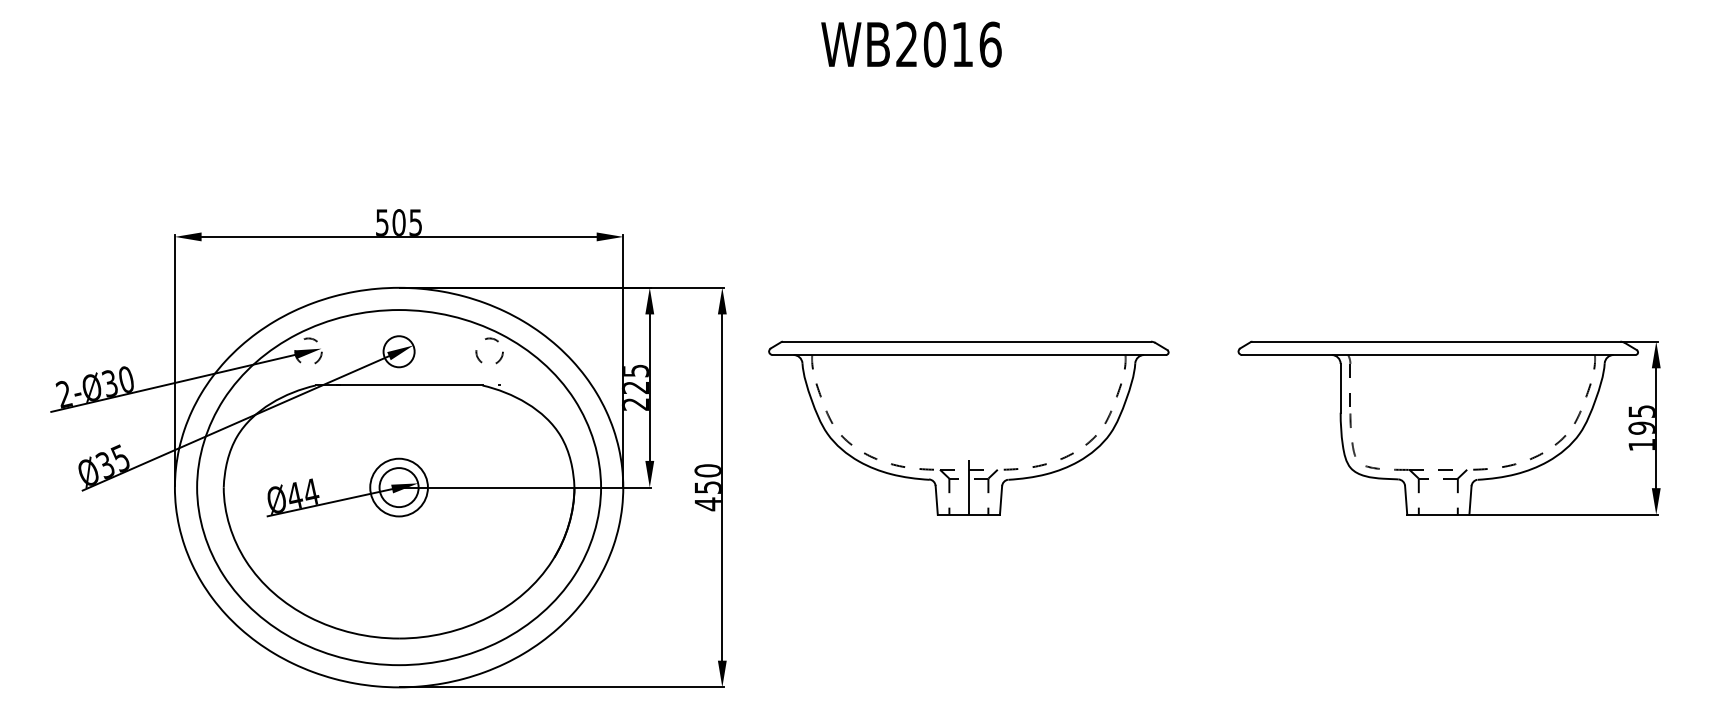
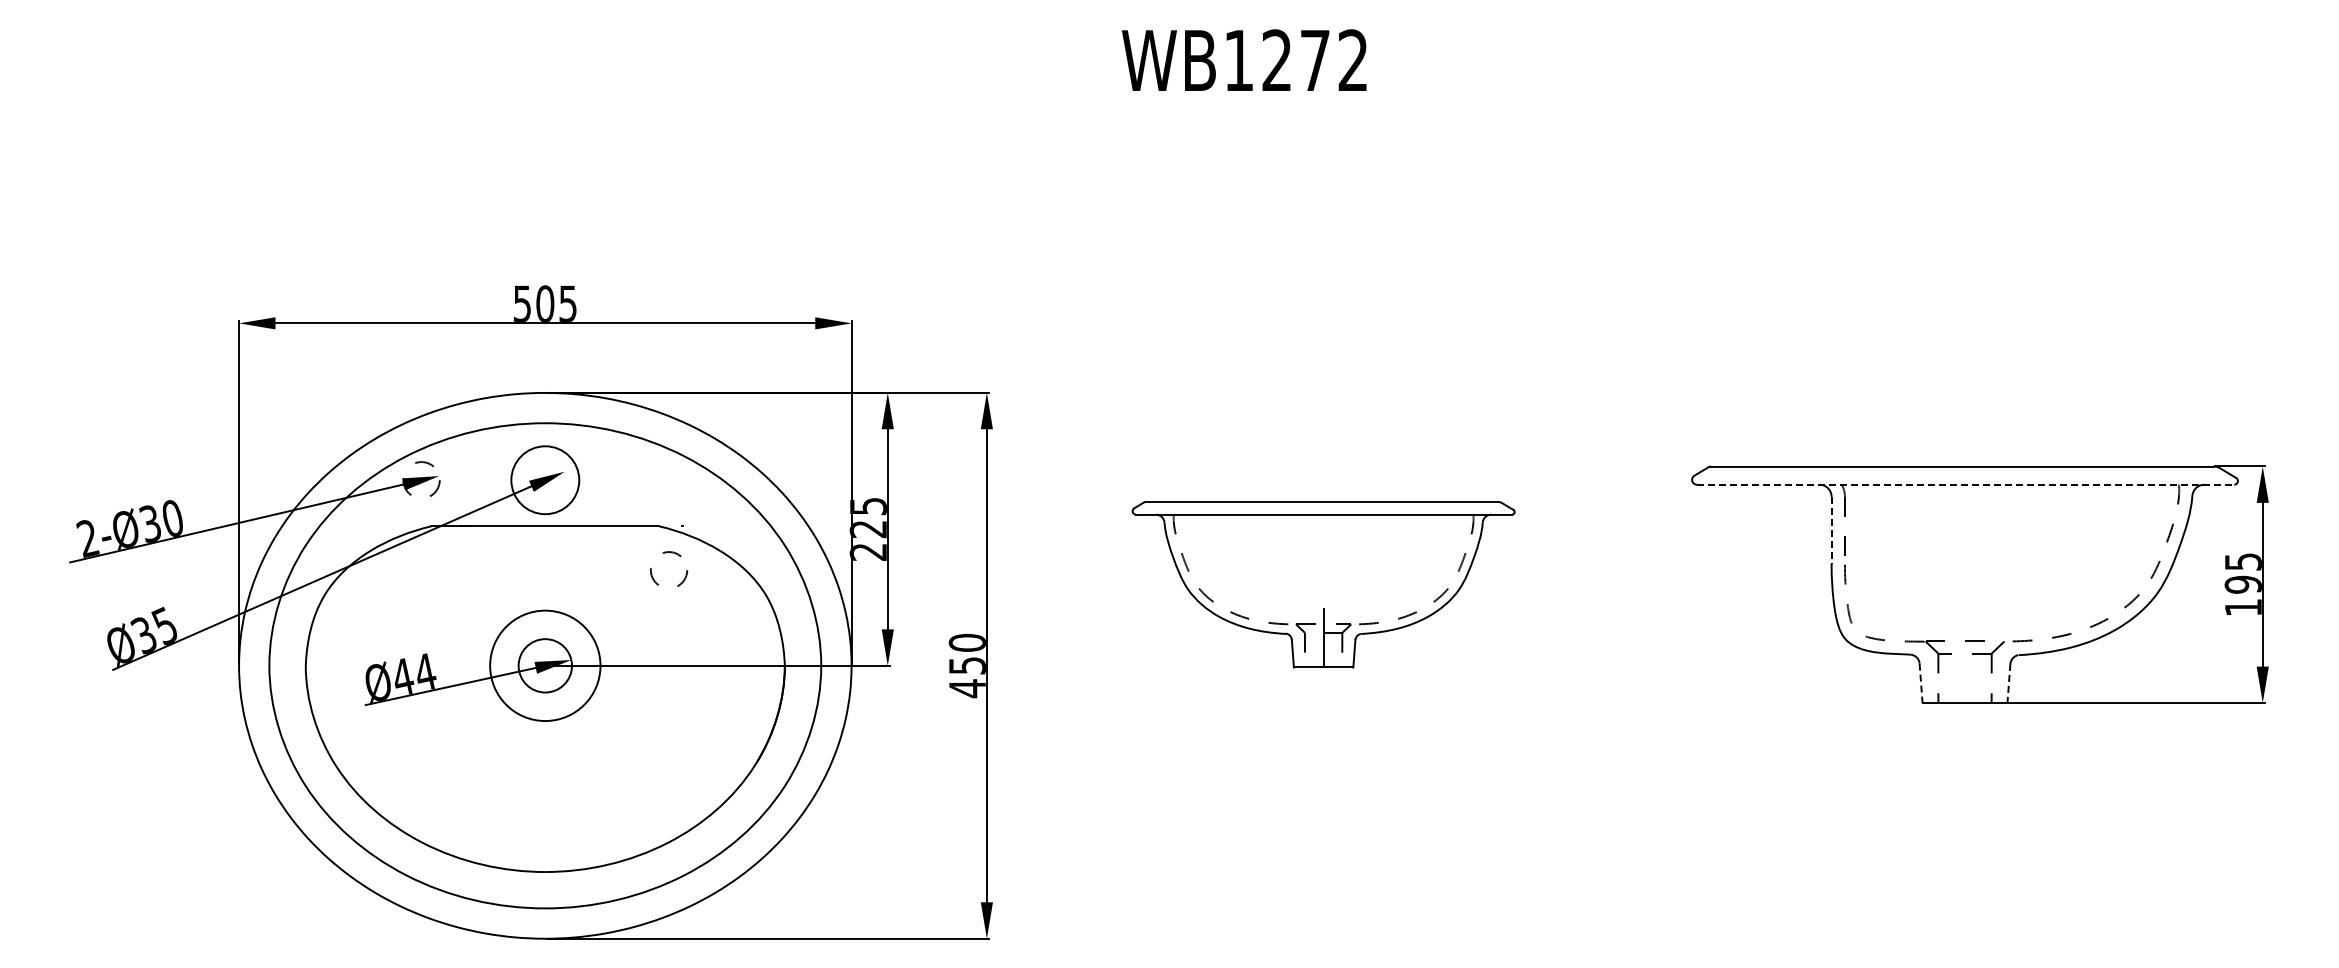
text: (948, 44) -> (1296, 60), WB2016 -> WB1272
circle: (490, 350) -> (669, 568), moved
circle: (399, 351) -> (545, 480), size x1.6
line: (1438, 354) -> (1965, 484), solid -> dashed
line: (1340, 388) -> (1831, 530), solid -> dashed
part: (968, 428) -> (1323, 584), size x0.7
circle: (398, 487) -> (544, 665), size x1.4
line: (1406, 500) -> (1921, 683), solid -> dashed
line: (1470, 500) -> (2008, 683), solid -> dashed

